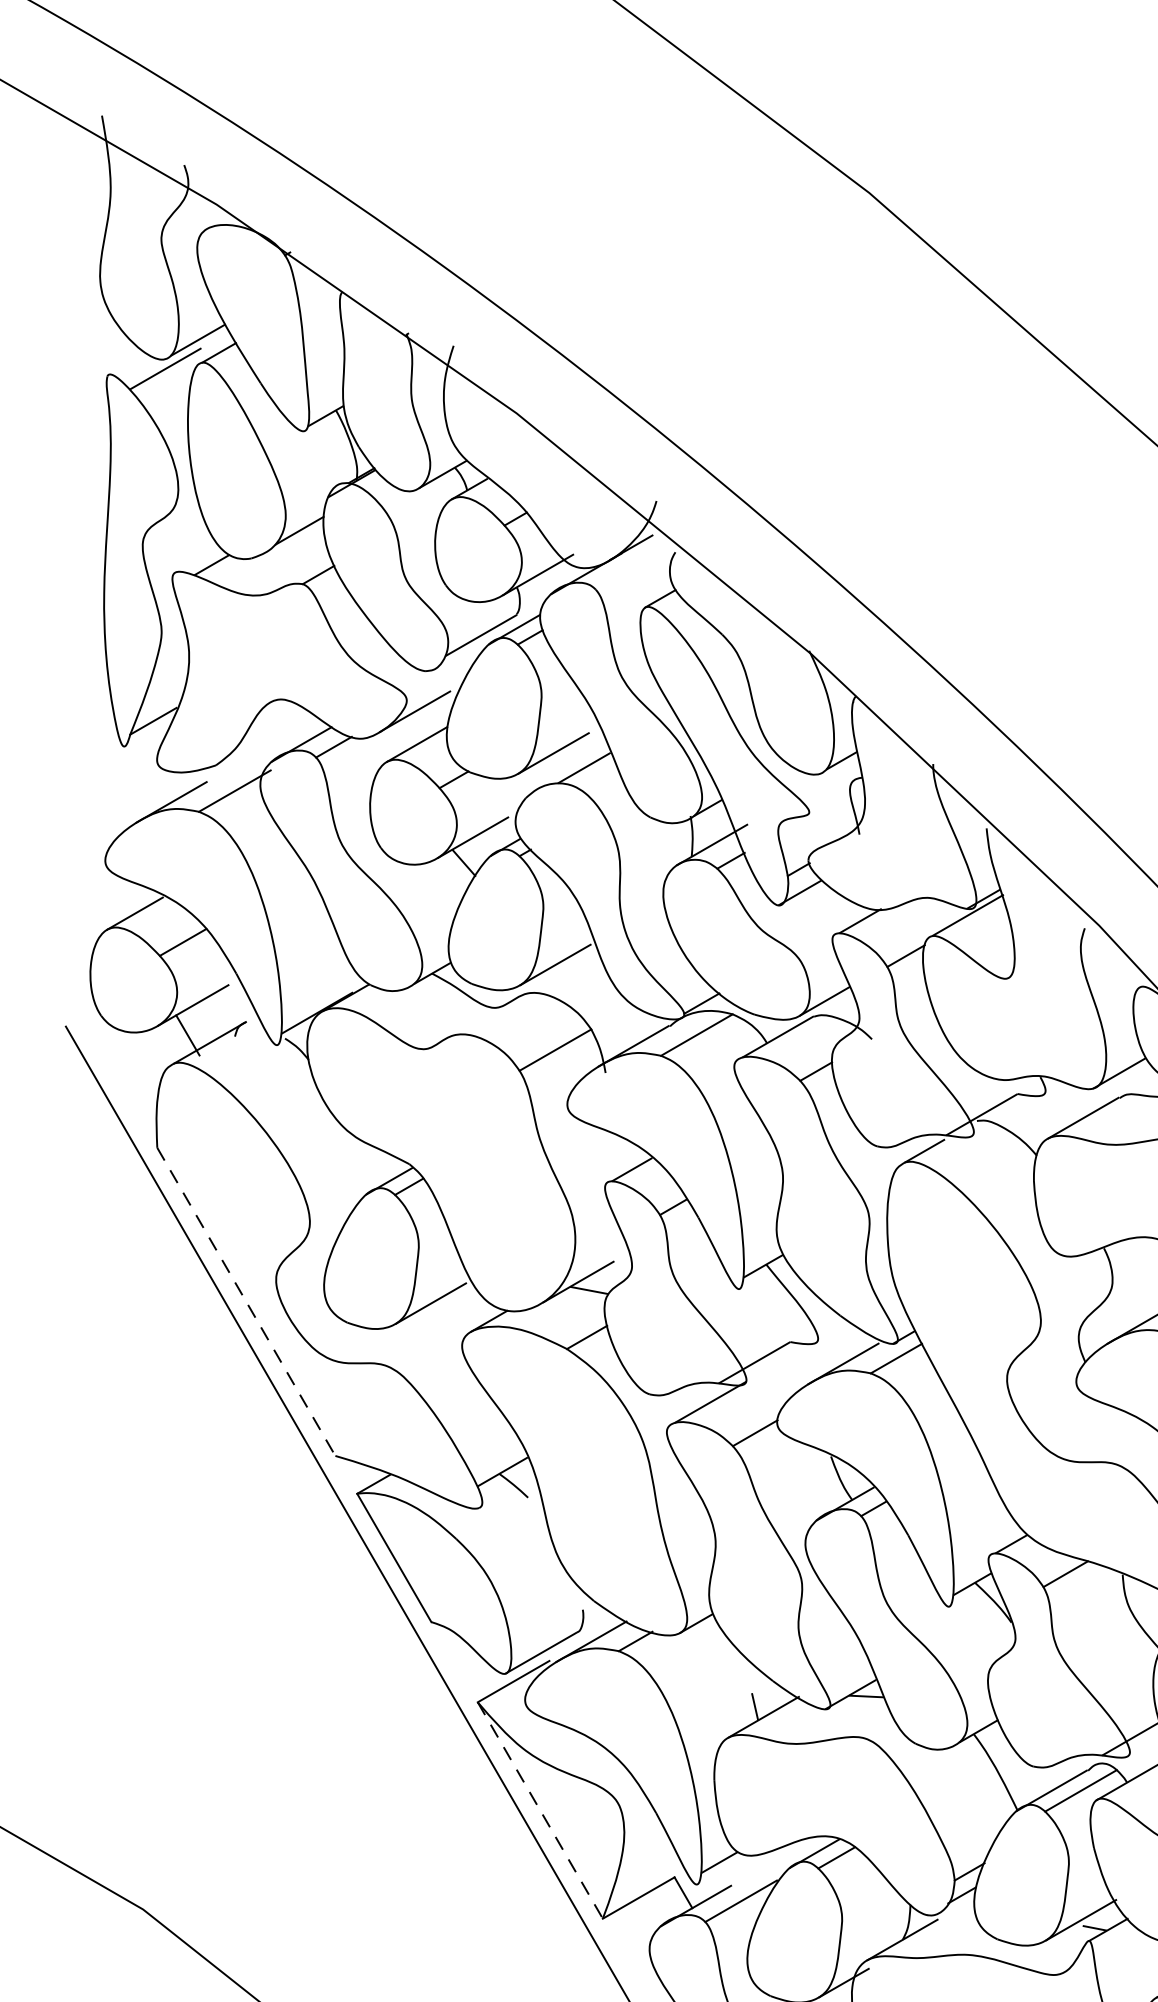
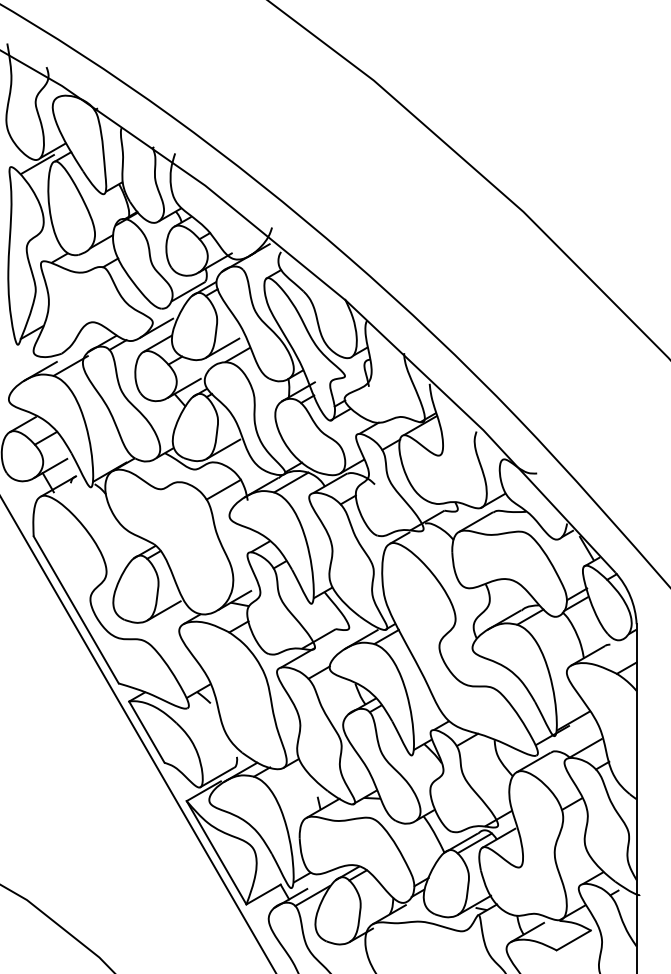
line: (246, 1301) -> (76, 609), dashed -> solid
line: (540, 1809) -> (216, 852), dashed -> solid

